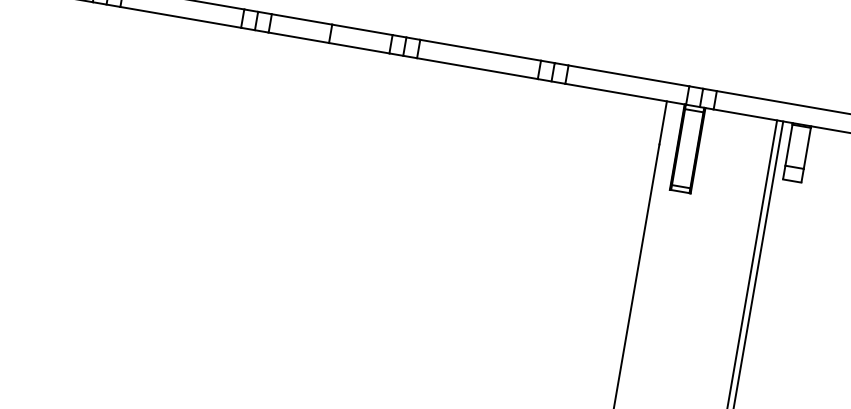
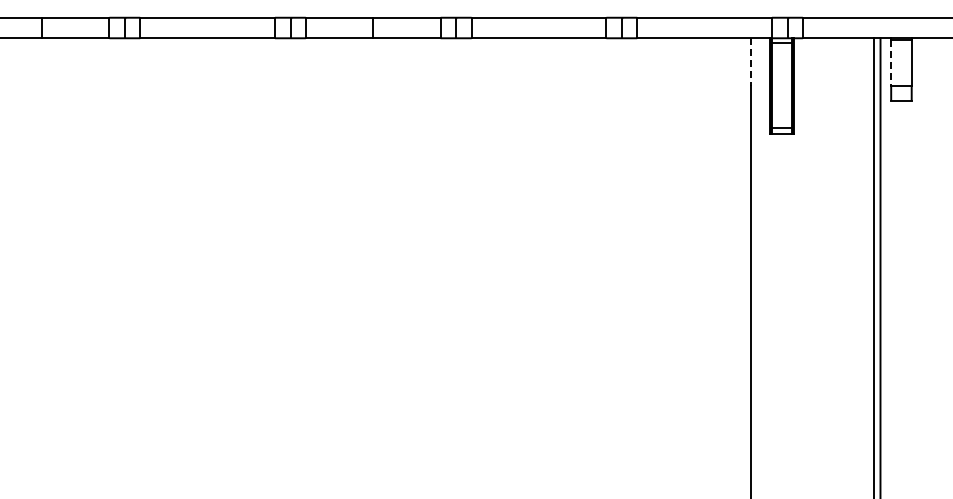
line: (663, 123) -> (750, 62), solid -> dashed
line: (789, 144) -> (891, 62), solid -> dashed

